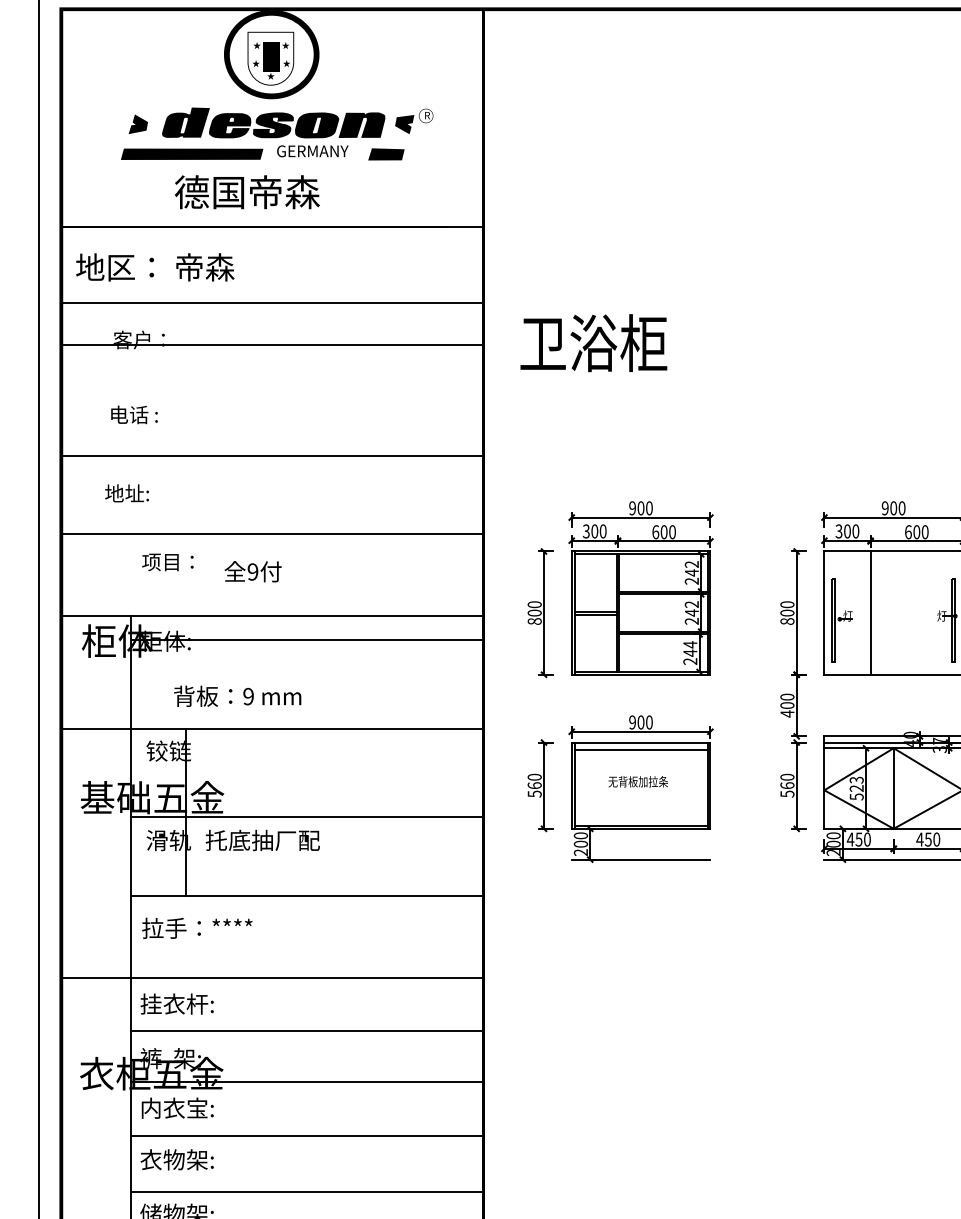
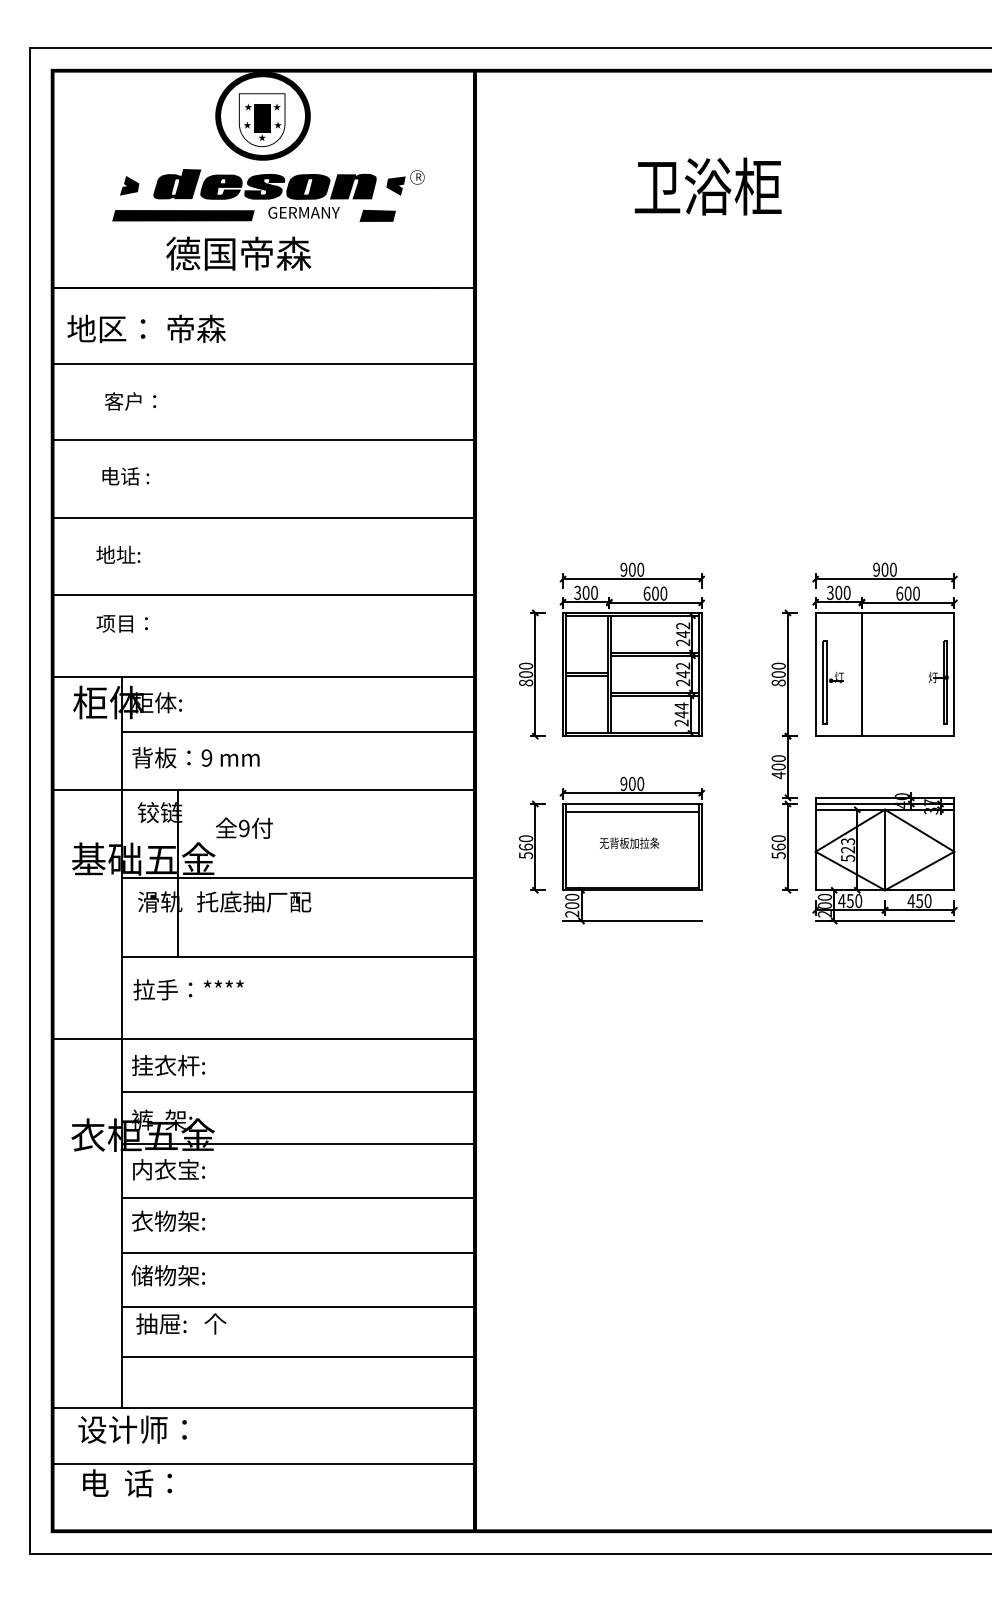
text: (593, 343) -> (707, 186), moved
line: (273, 345) -> (264, 439), moved
text: (167, 562) -> (121, 623), moved
text: (253, 571) -> (244, 827), moved
line: (307, 640) -> (298, 731), moved
text: (237, 696) -> (195, 757), moved

